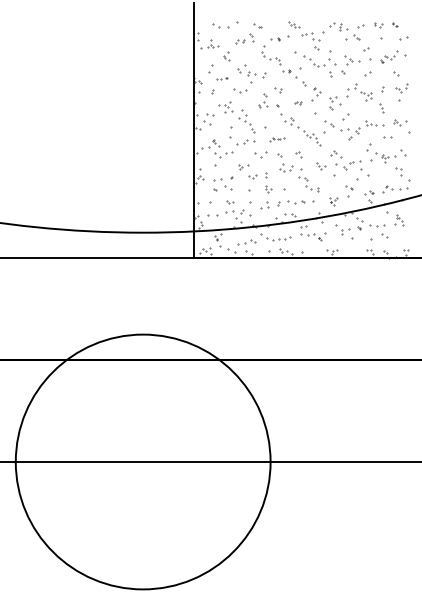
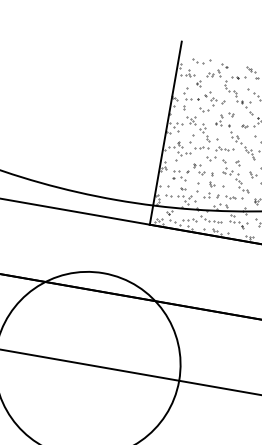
part: (221, 78) -> (192, 99), size x1.67
part: (277, 139) -> (224, 149), size x1.67
part: (296, 202) -> (230, 197), size x0.71

